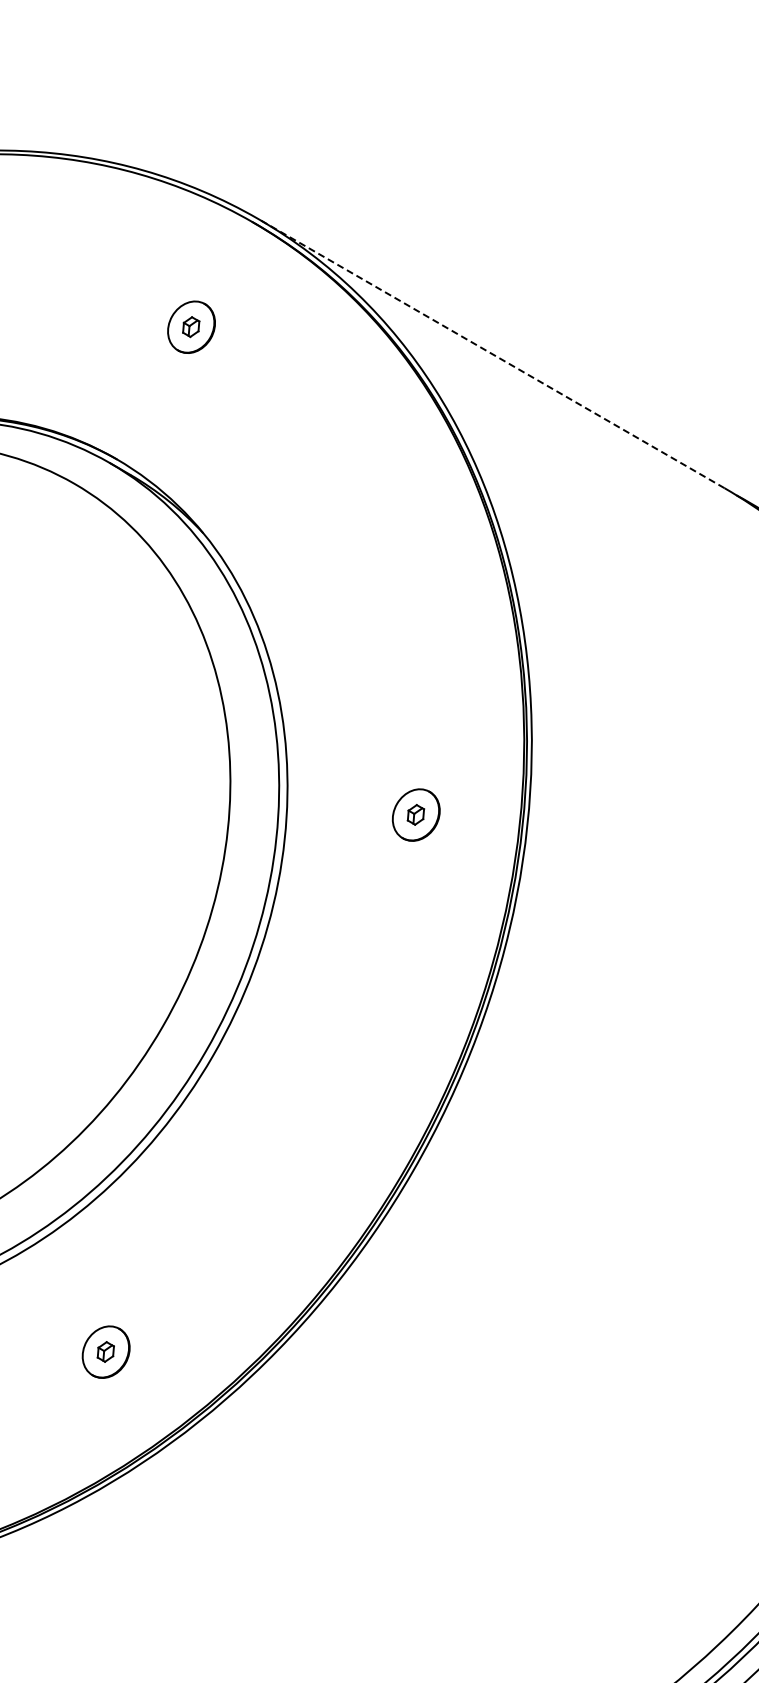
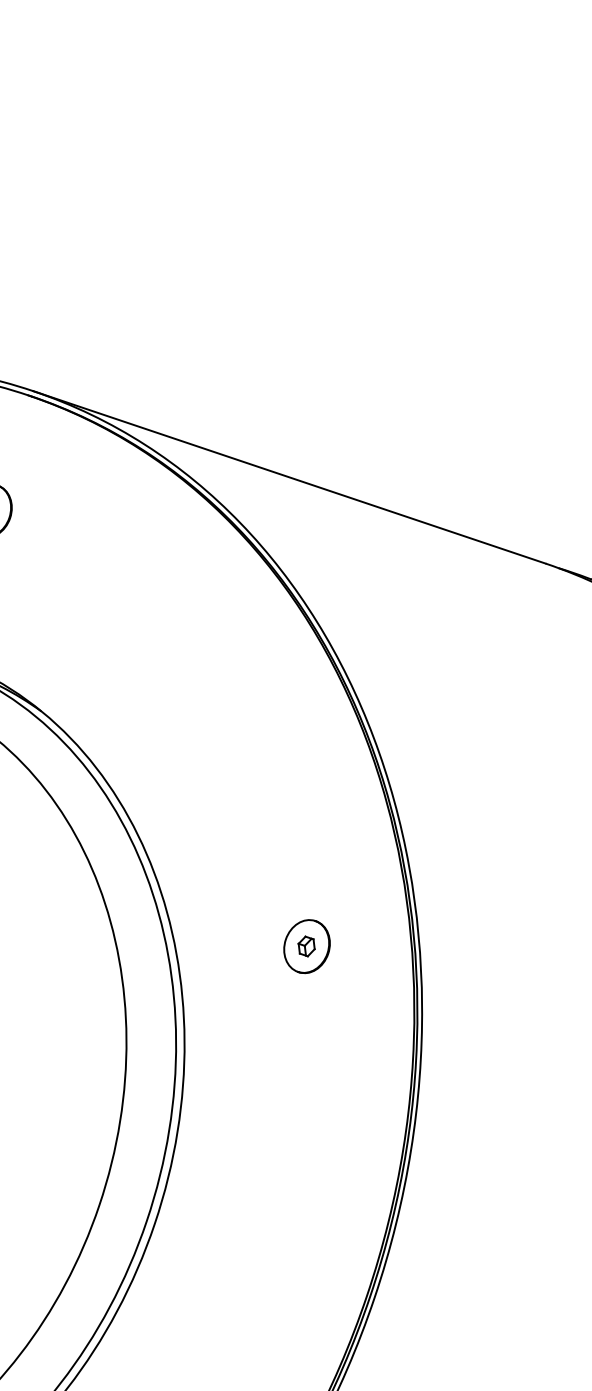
line: (490, 353) -> (288, 477), dashed -> solid

